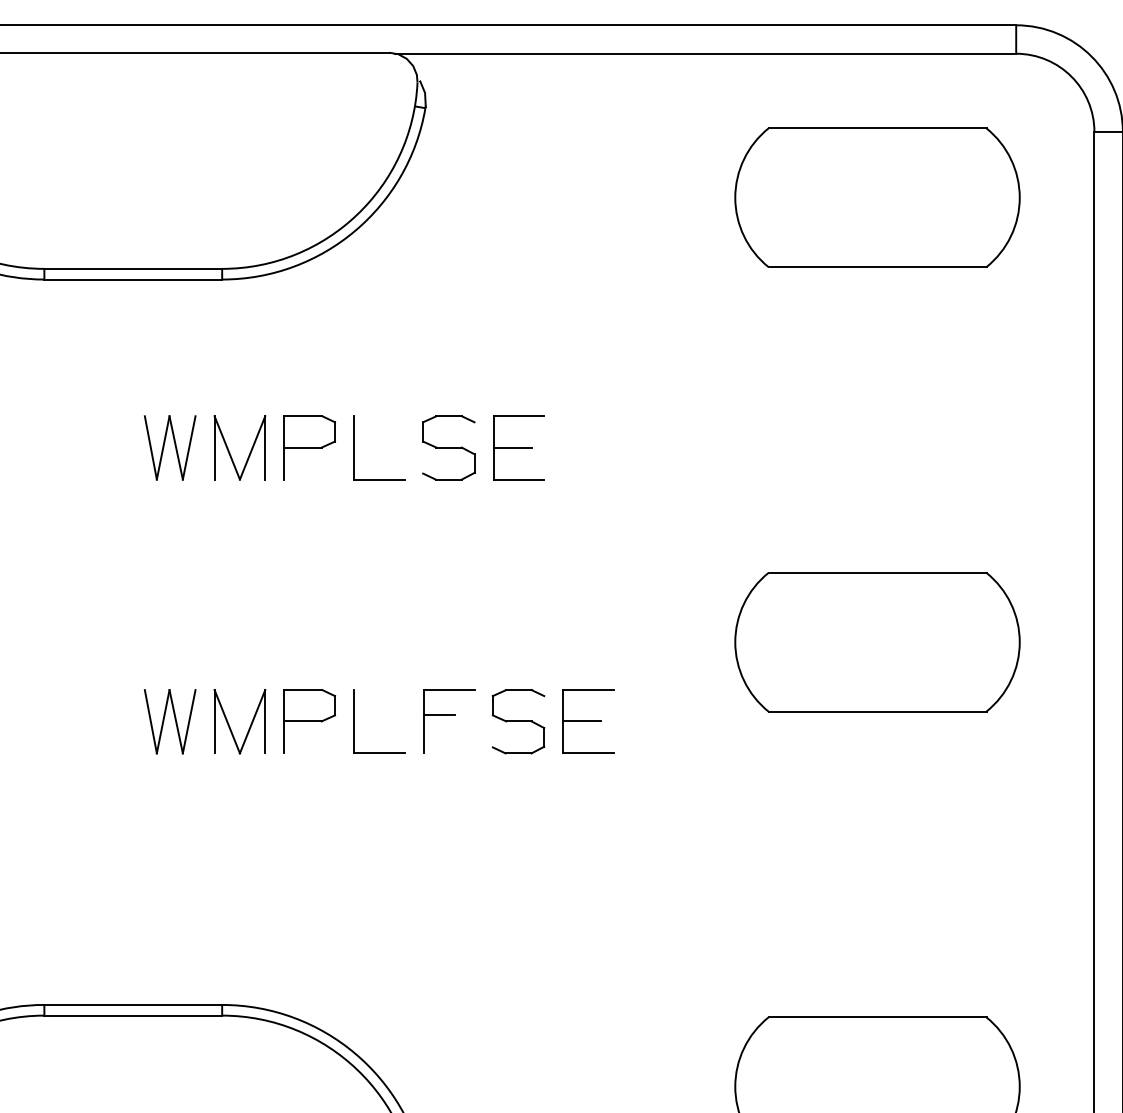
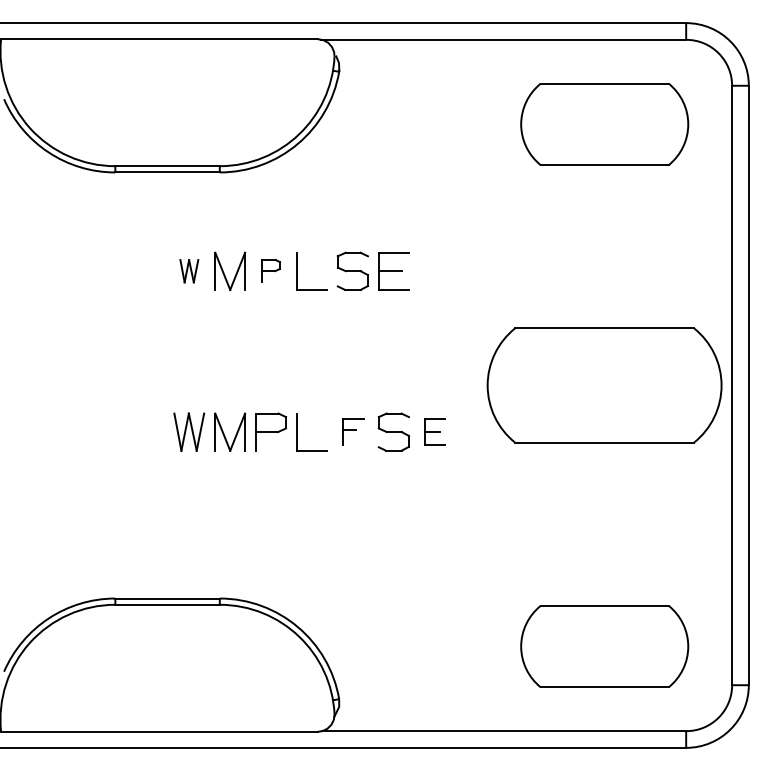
part: (170, 446) -> (189, 270), size x0.6
part: (308, 446) -> (270, 270), size x0.6
part: (877, 642) -> (604, 385), size x1.4
part: (448, 722) -> (352, 432), size x0.7
part: (587, 722) -> (434, 432), size x0.7

